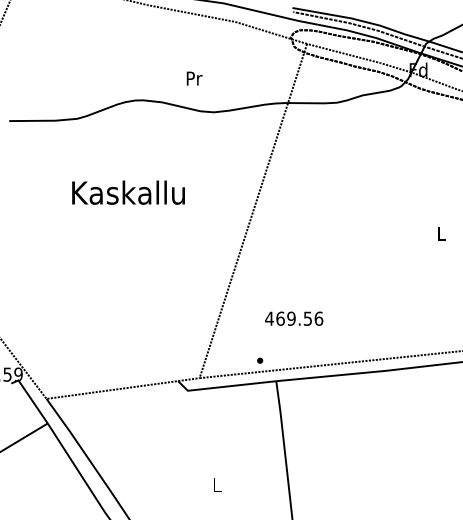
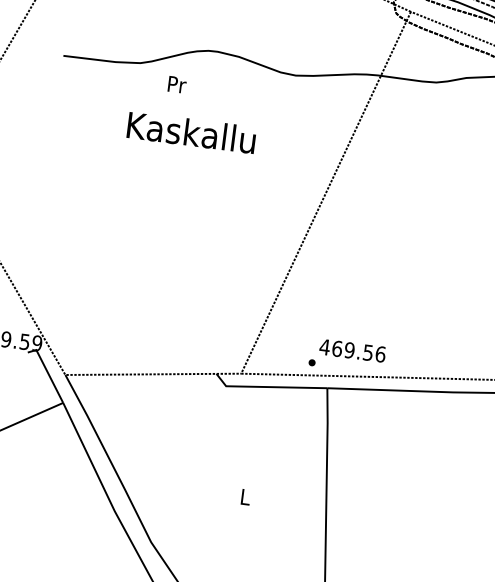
text: (194, 78) -> (177, 84), moved
text: (128, 192) -> (191, 132), moved
text: (294, 318) -> (353, 350), moved

